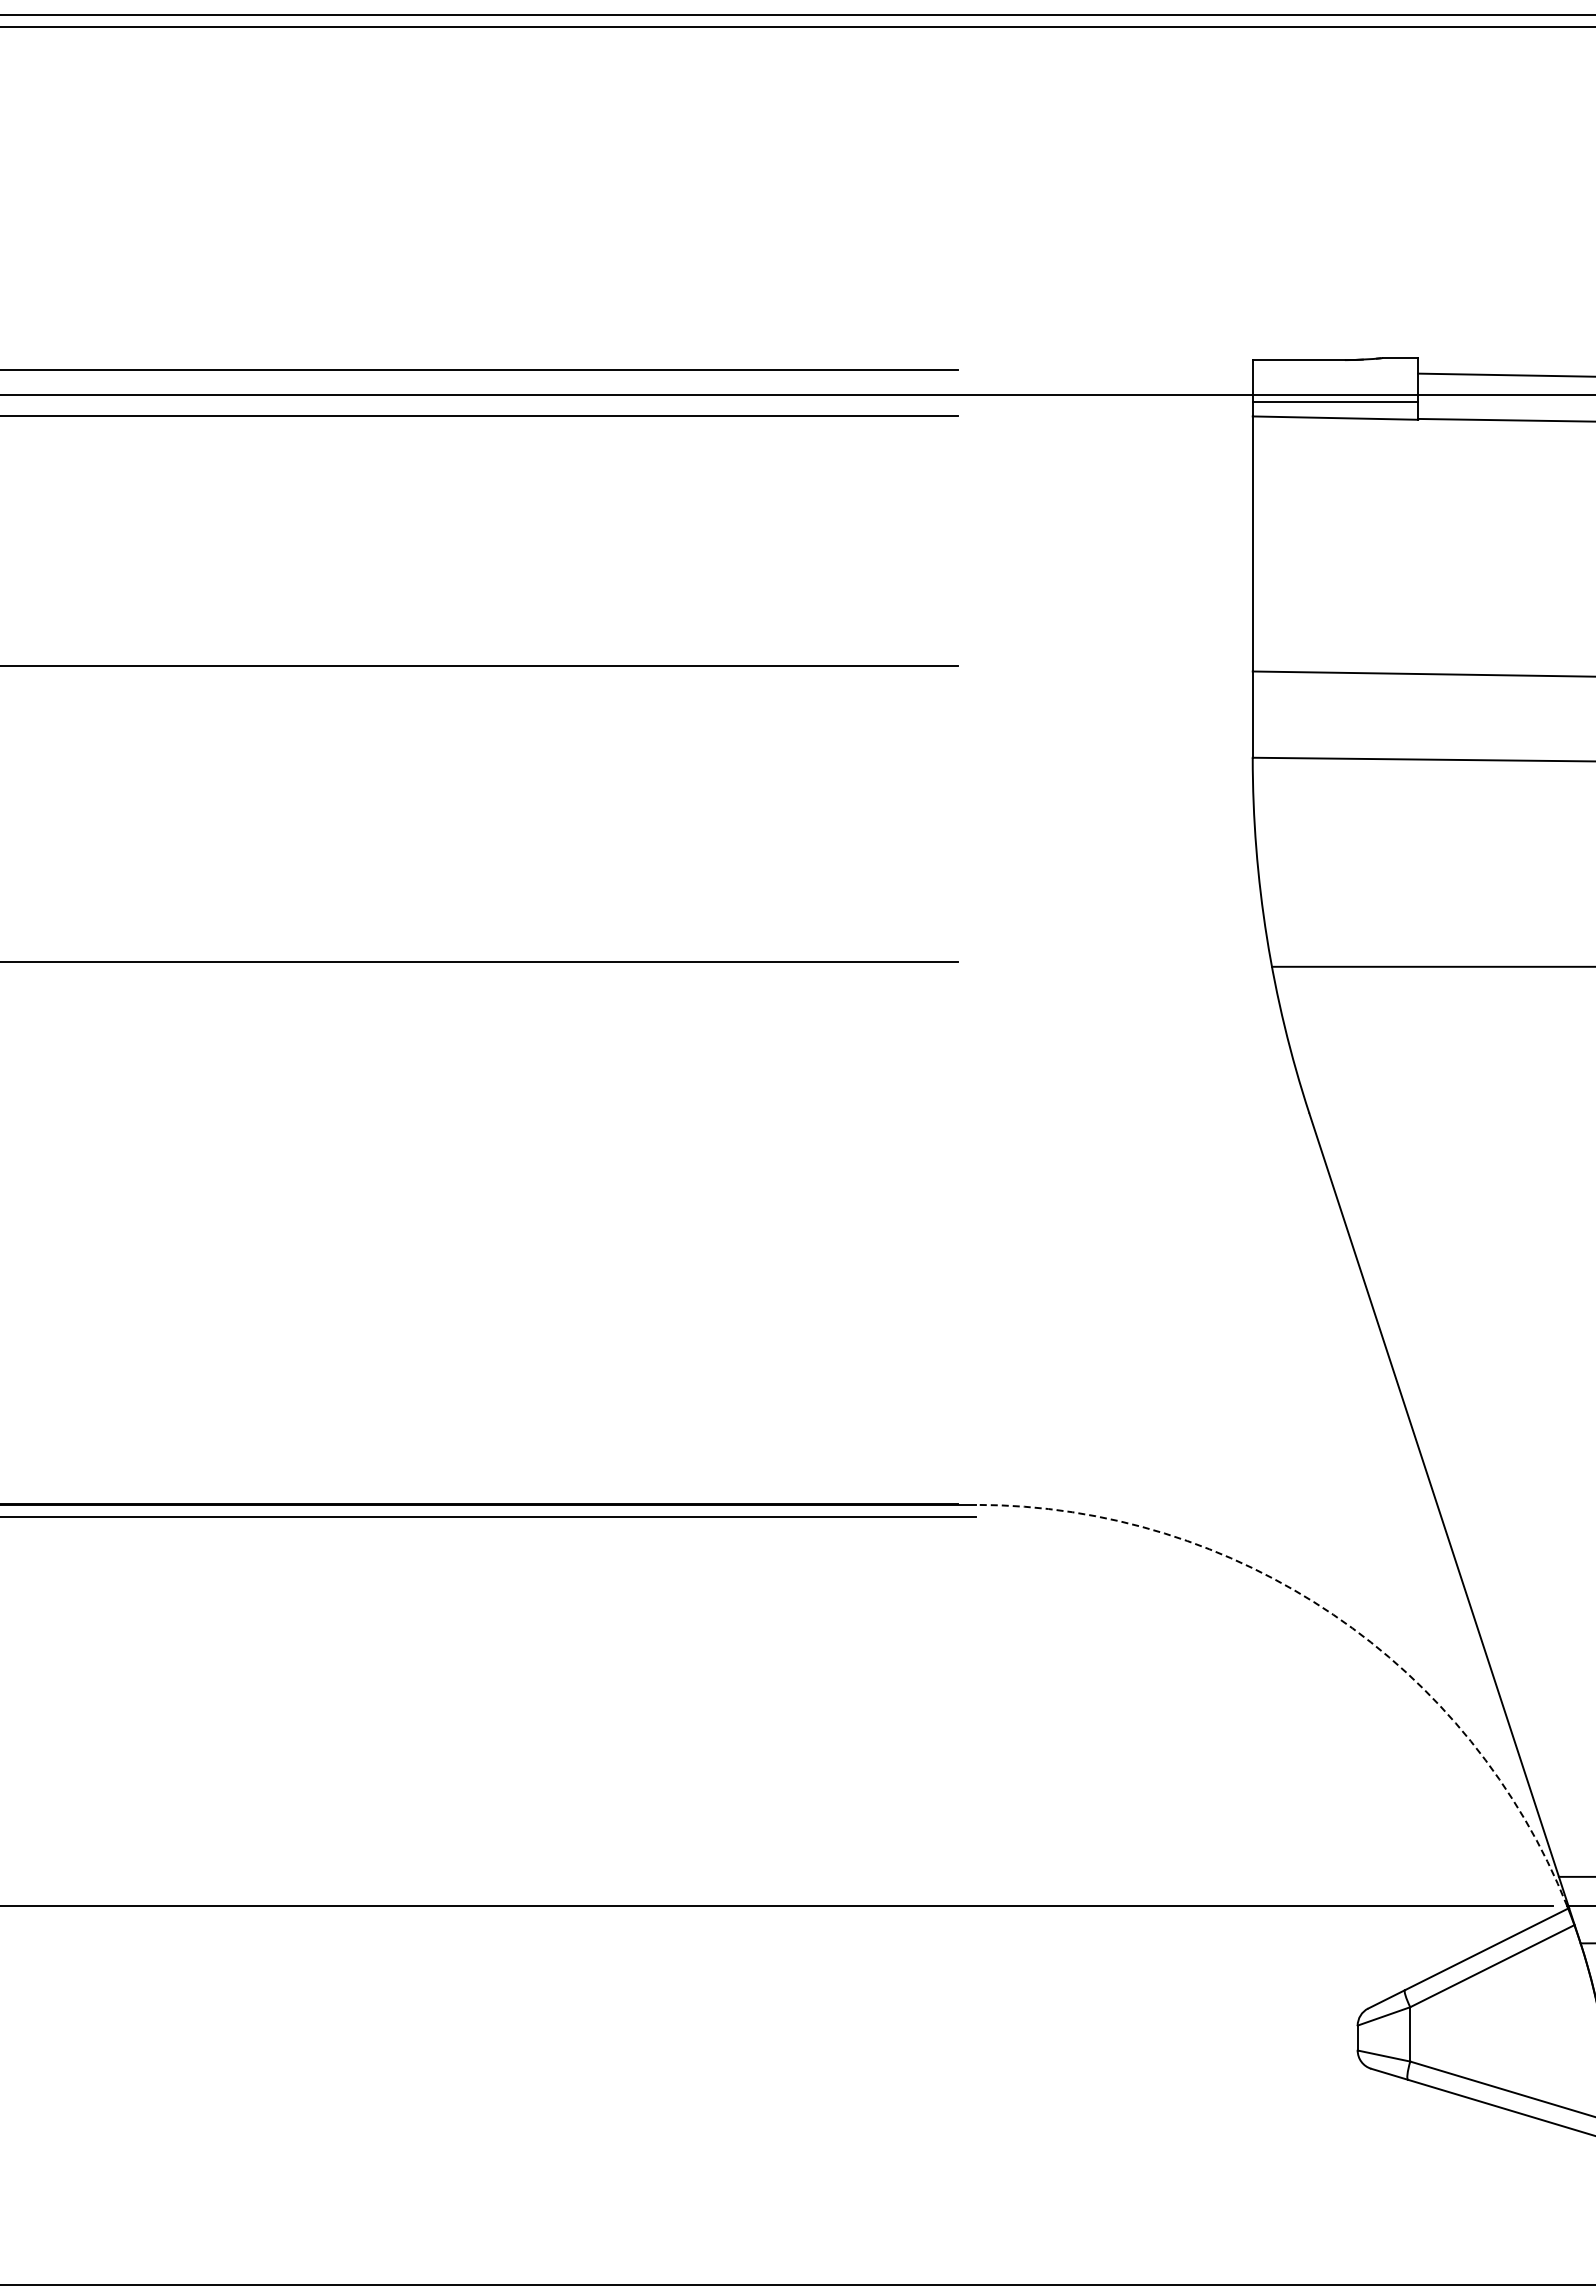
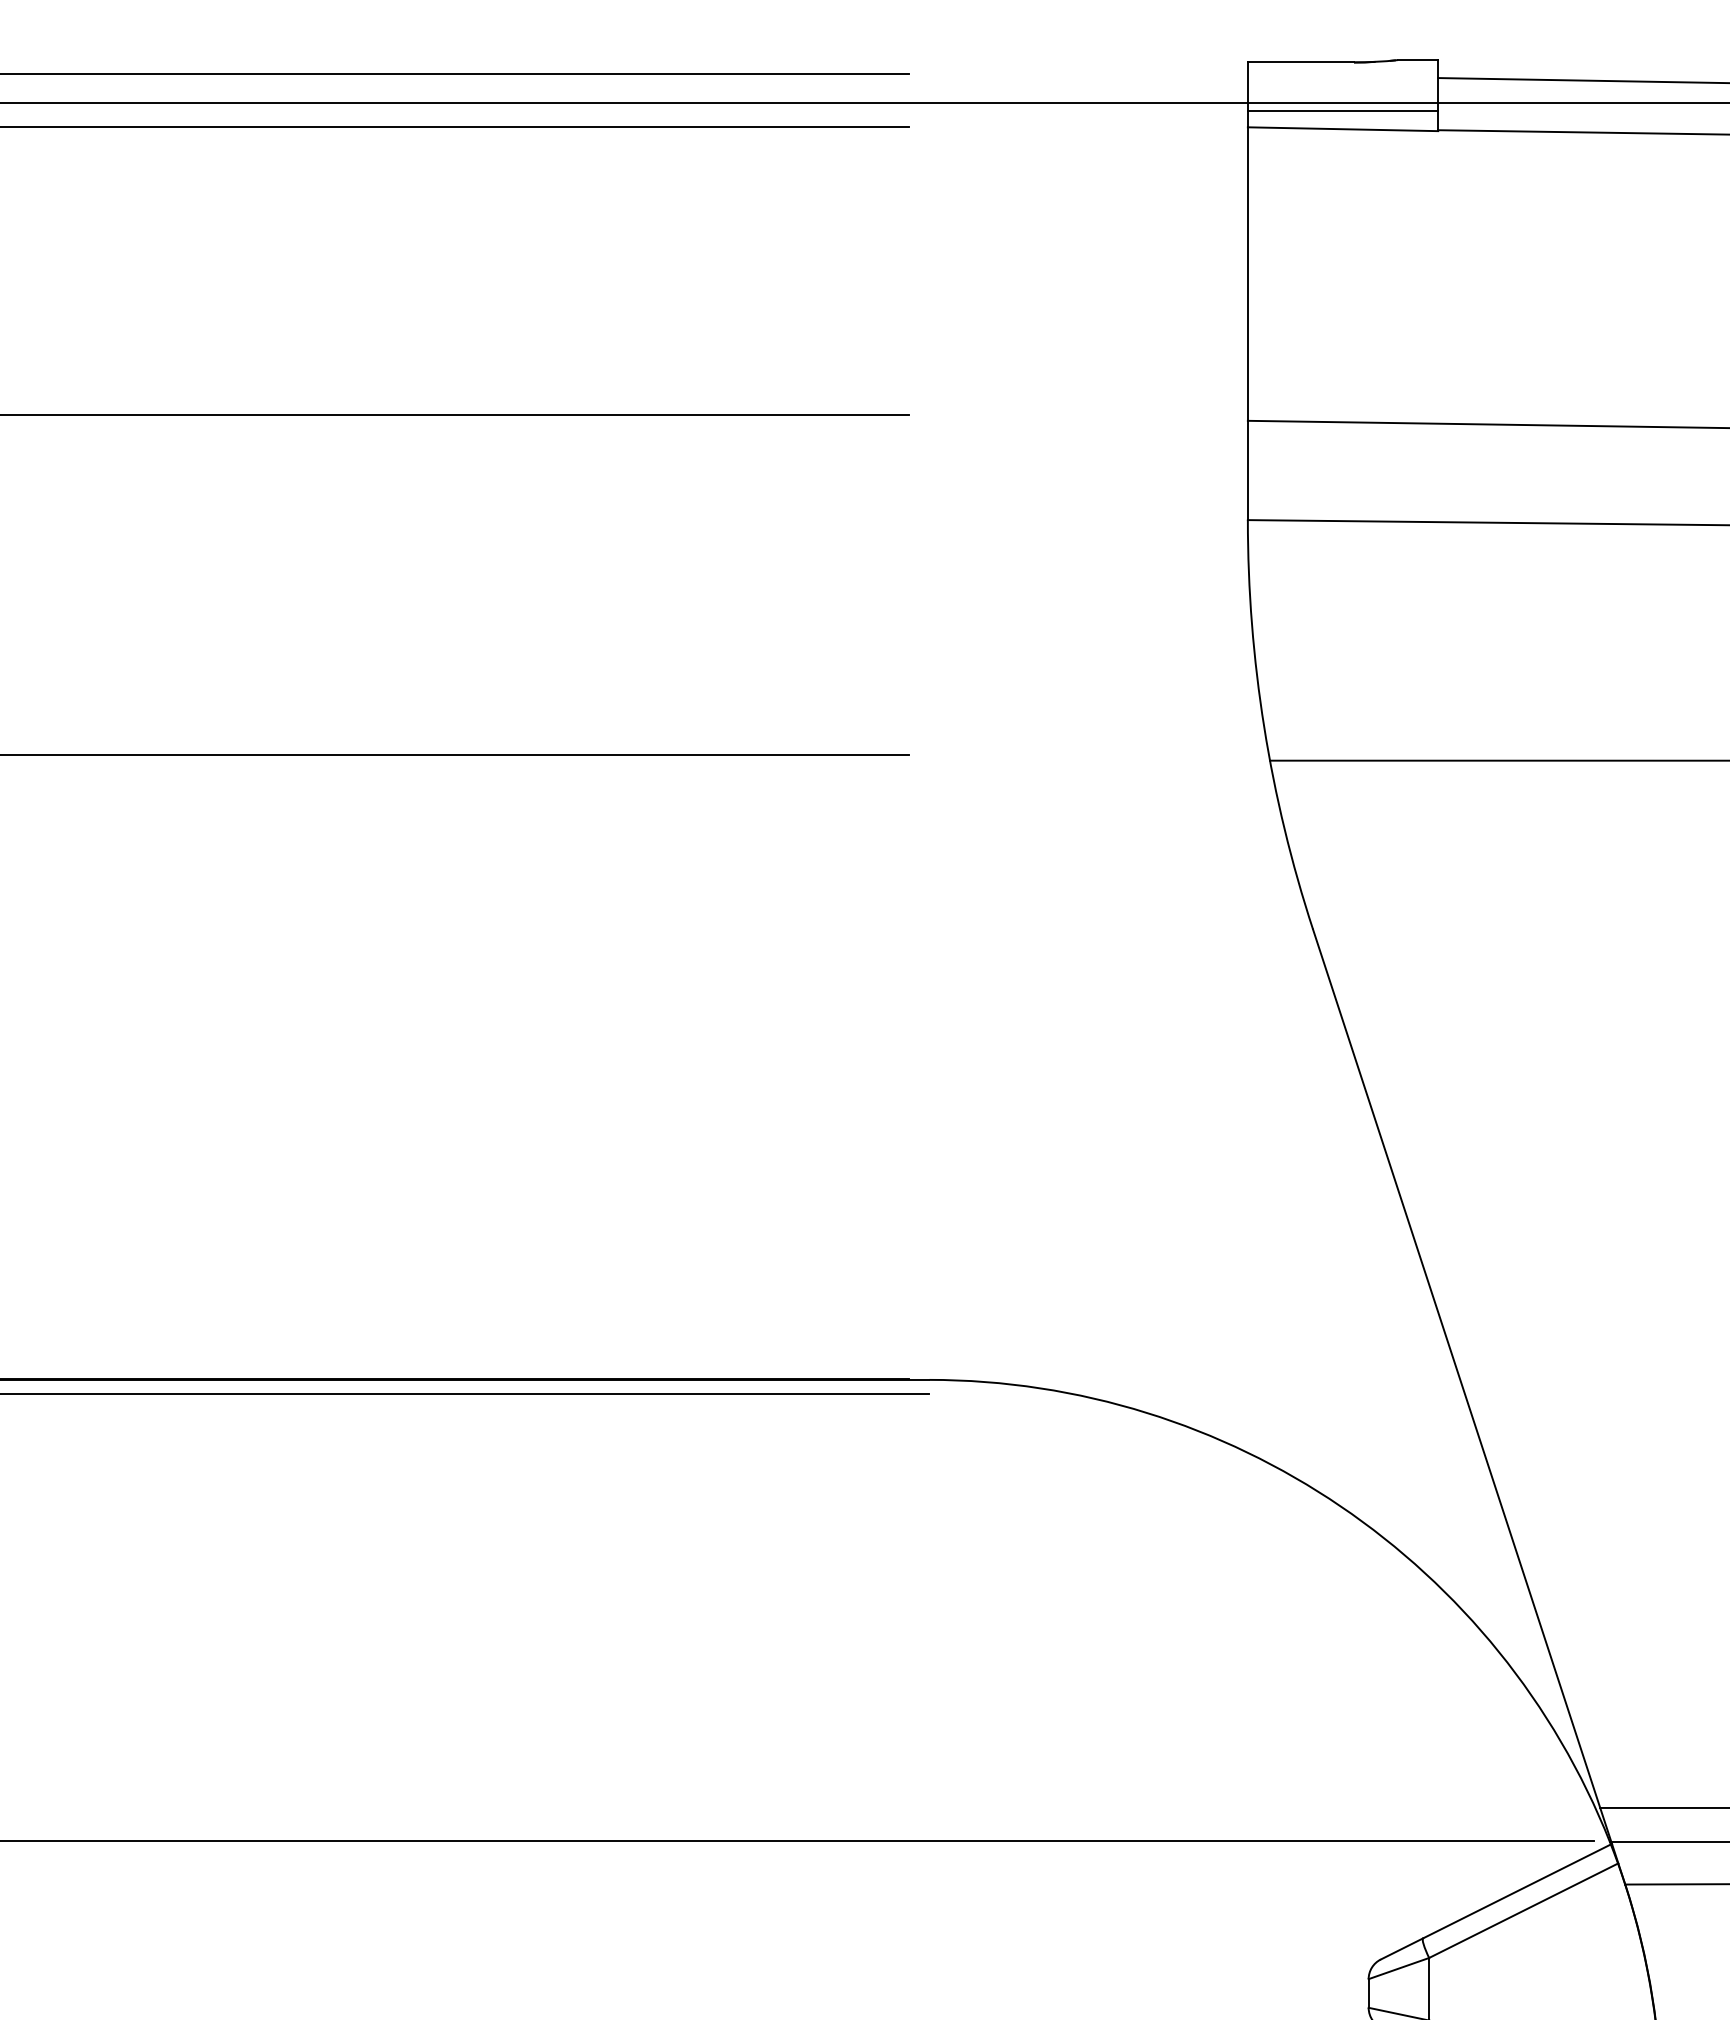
arc: (1333, 1614) -> (1340, 1506), dashed -> solid

